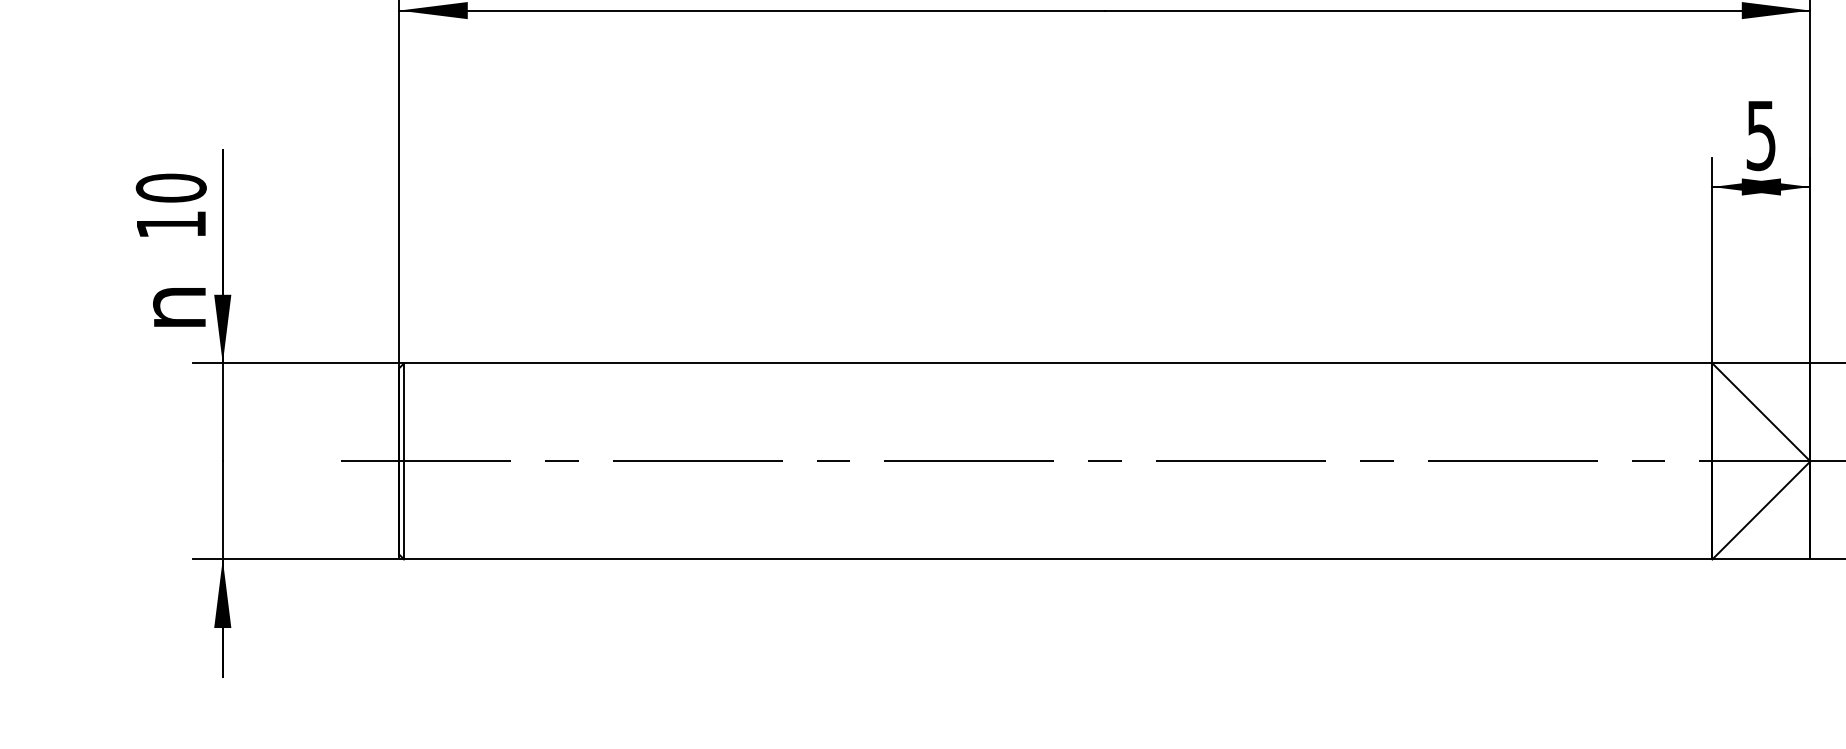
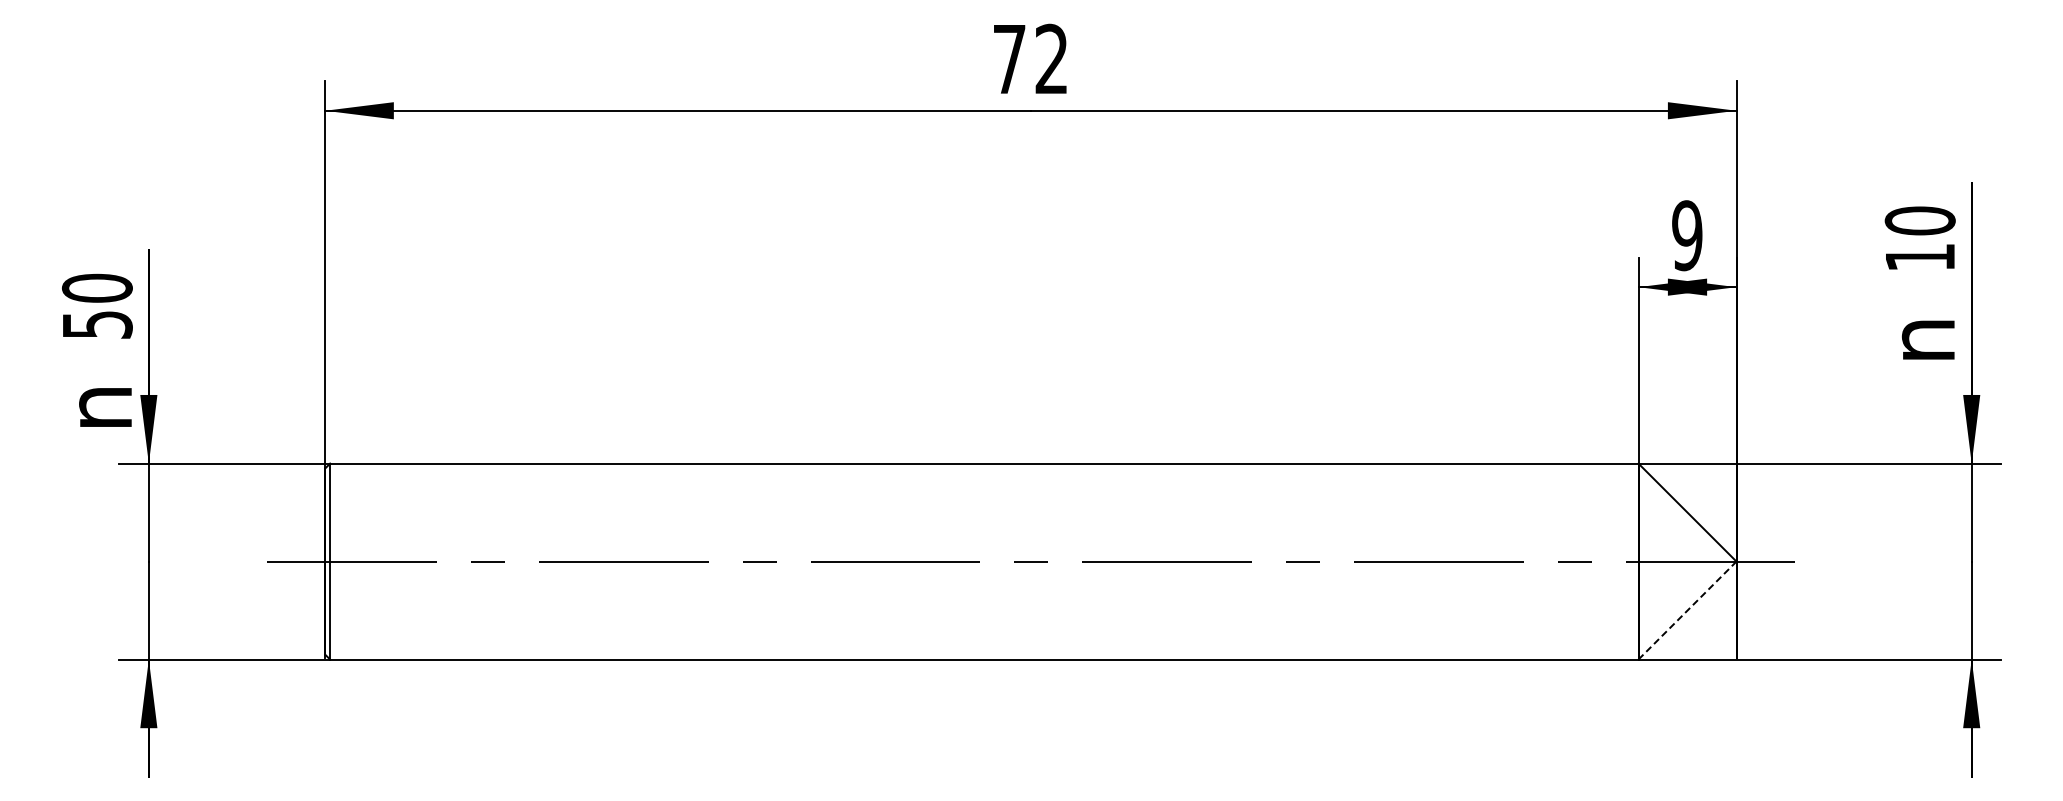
text: (1761, 135) -> (1687, 235), 5 -> 9
text: (171, 224) -> (97, 324), 10 -> 50
line: (1761, 510) -> (1687, 610), solid -> dashed

